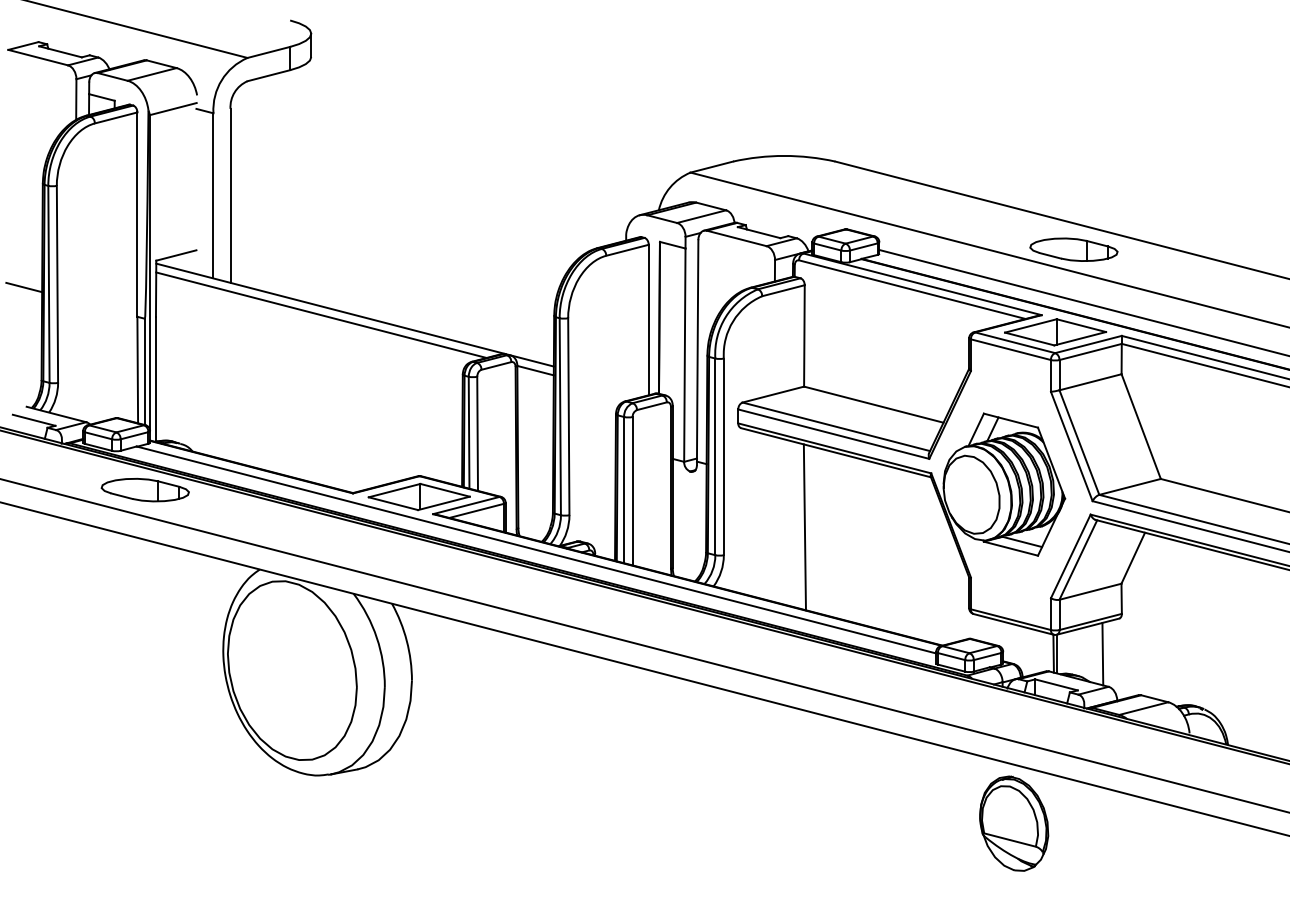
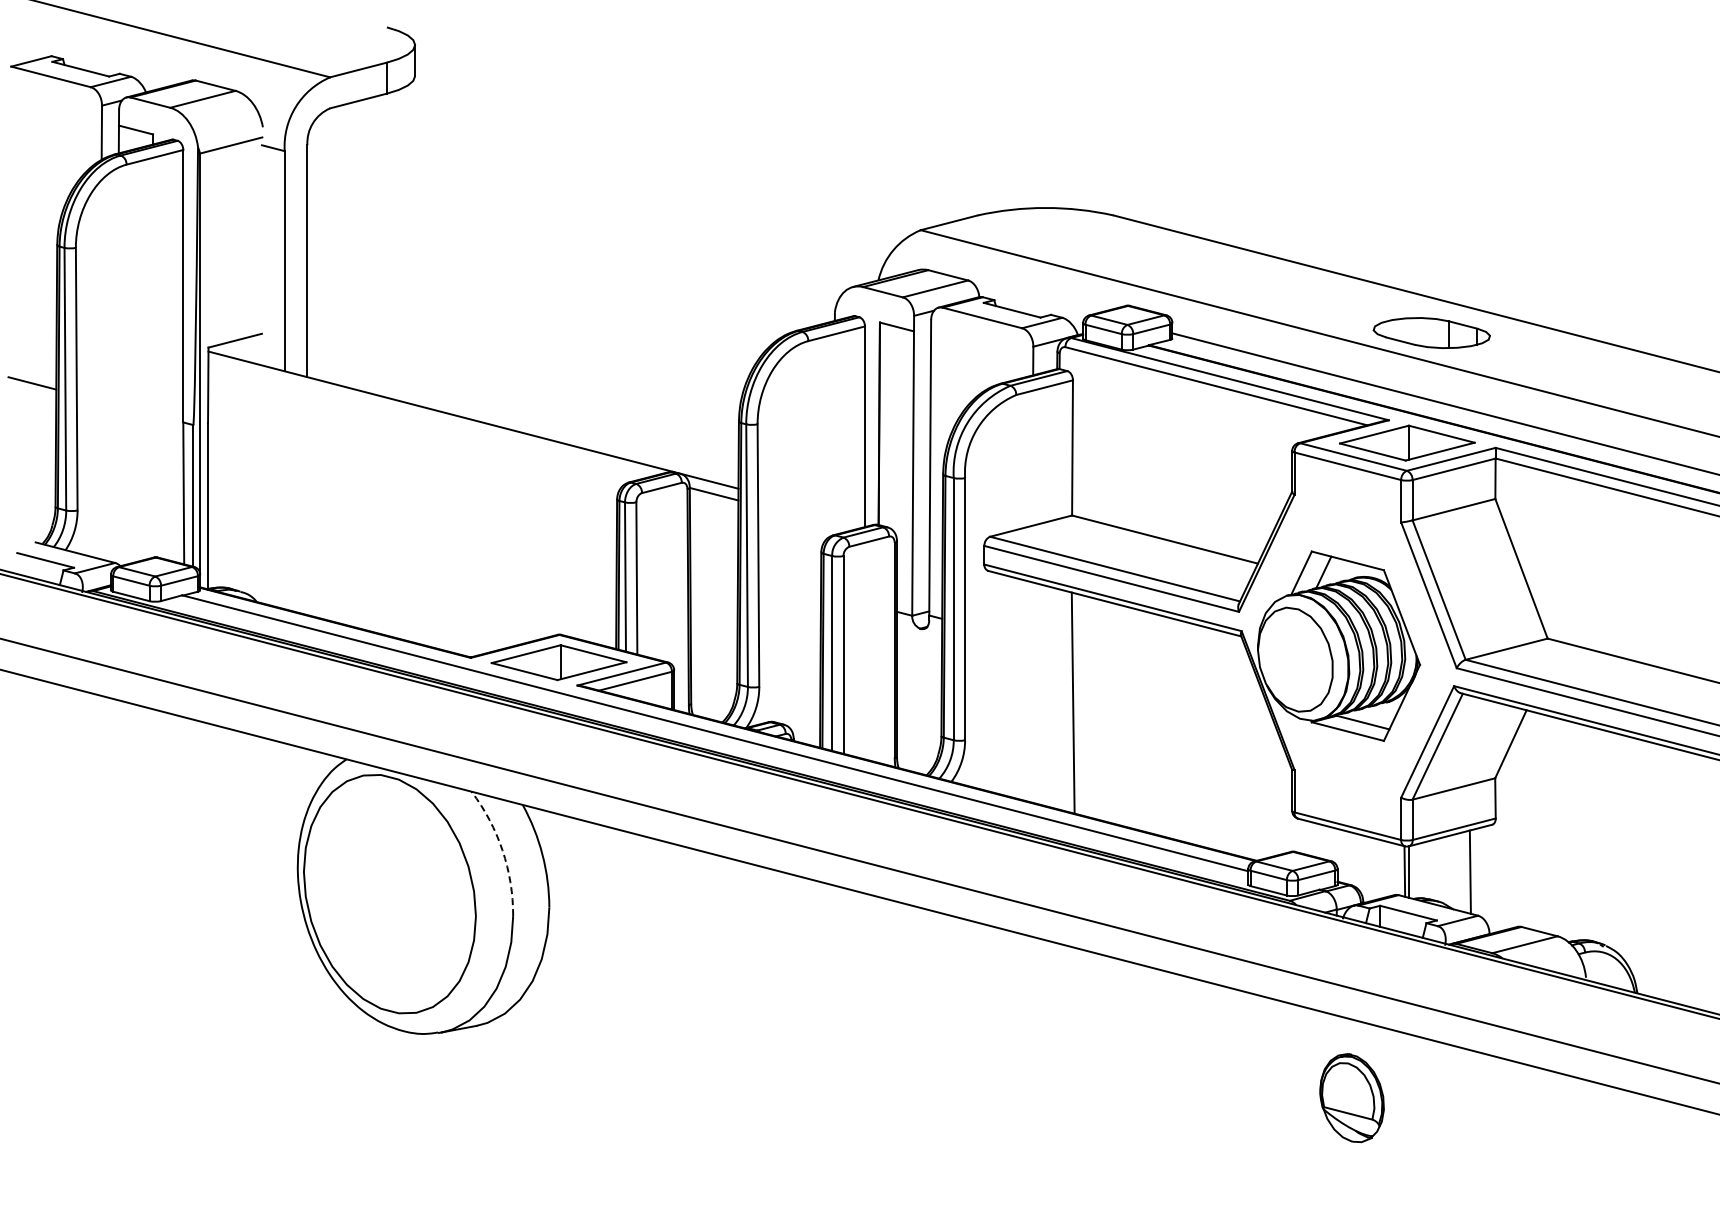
line: (321, 315) -> (428, 420), removed
part: (145, 490) -> (193, 653), removed
arc: (376, 637) -> (502, 850), solid -> dashed
part: (1013, 823) -> (1351, 1097), size x0.7

